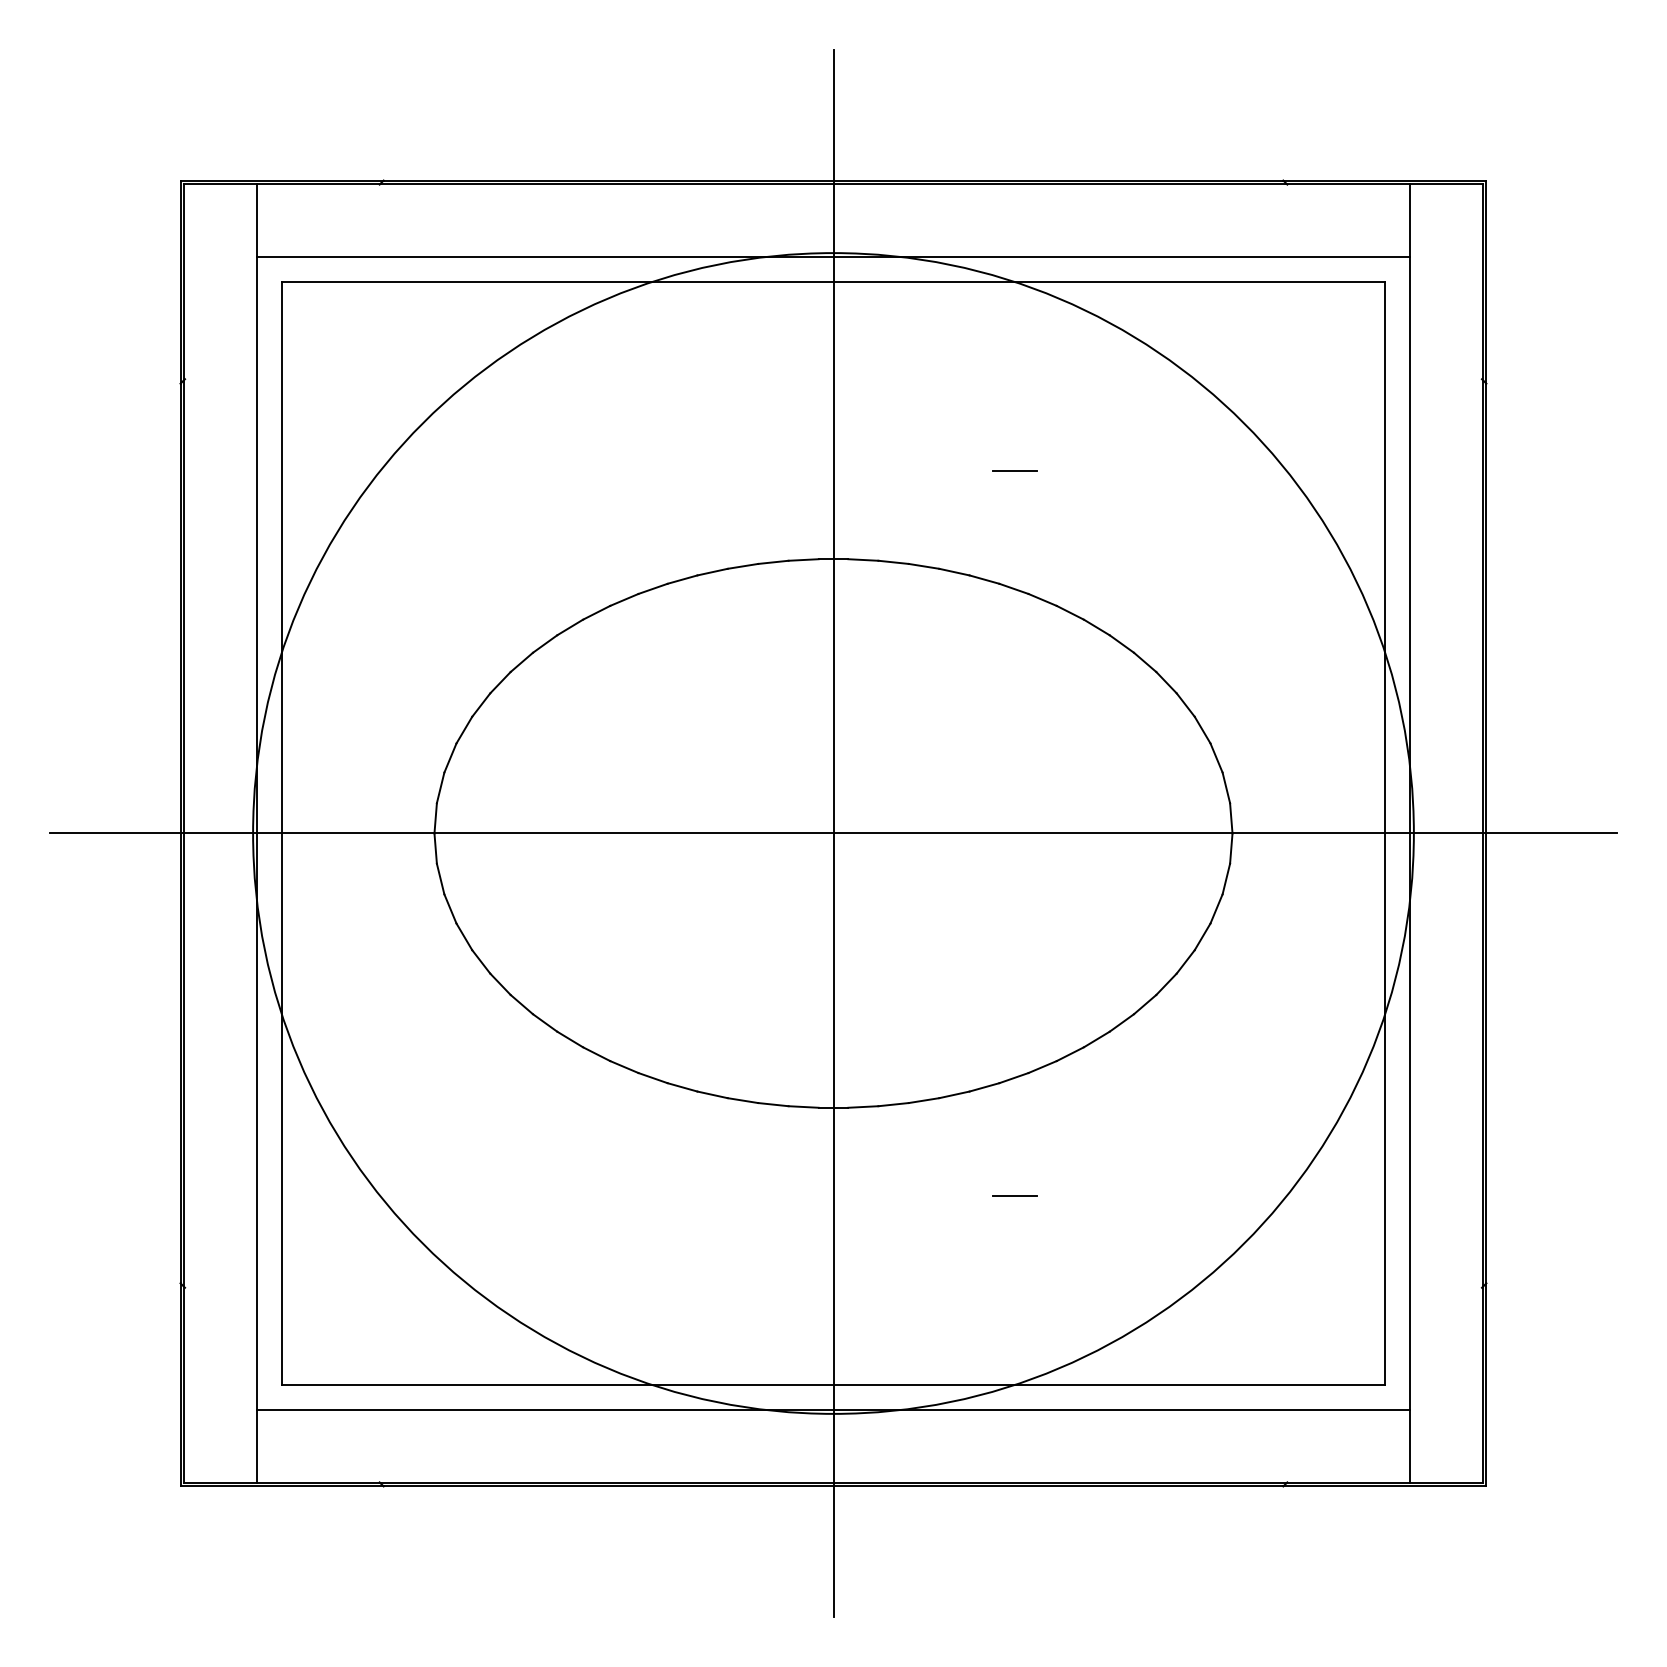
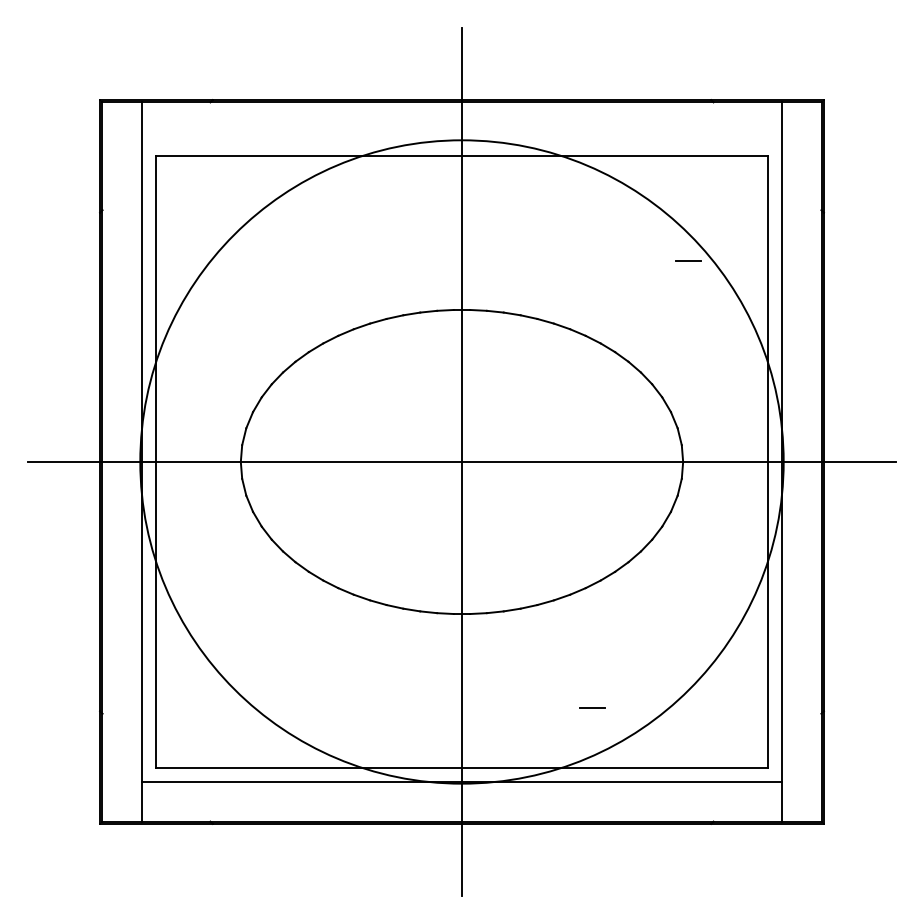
line: (832, 257) -> (461, 142), removed
line: (1014, 469) -> (688, 260), moved
line: (1014, 1195) -> (592, 707), moved

